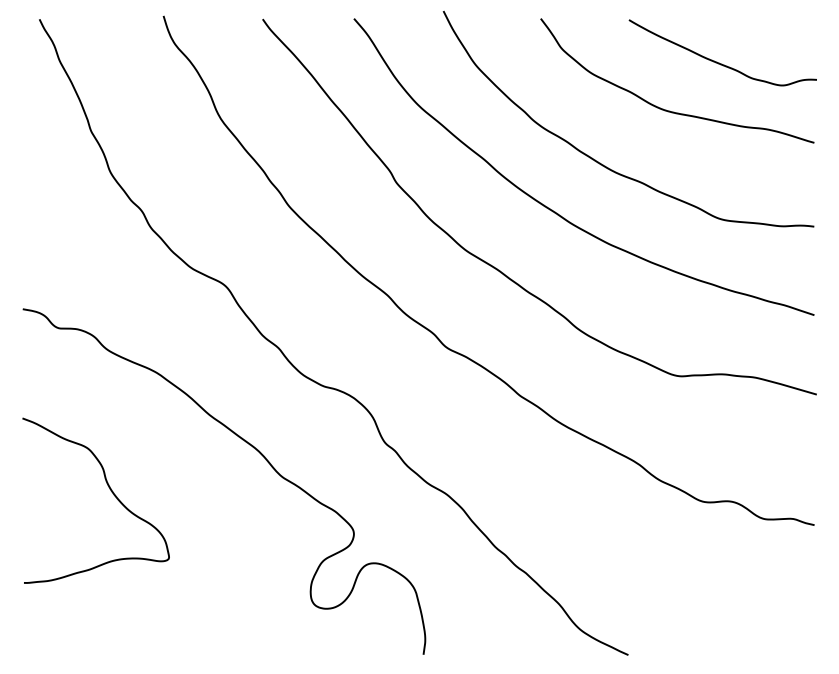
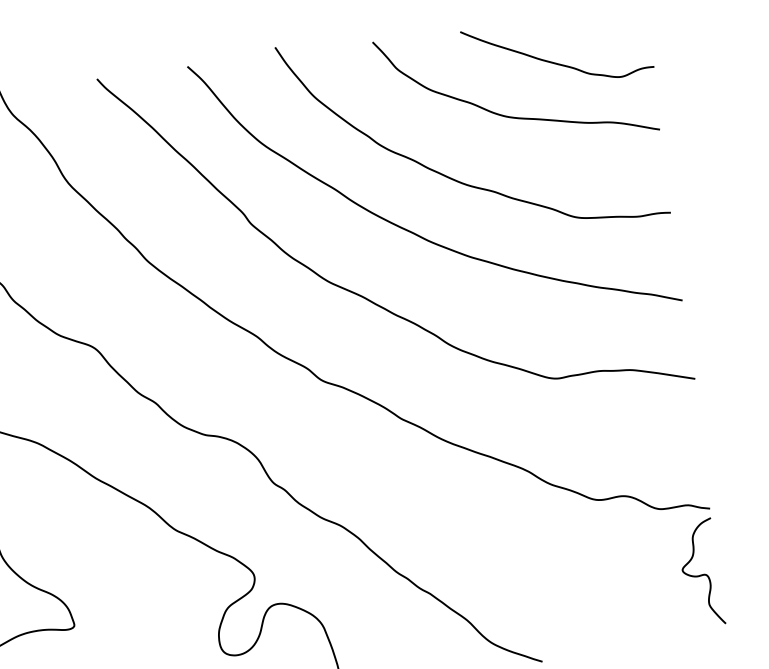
curve: (796, 589) -> (700, 574), added

